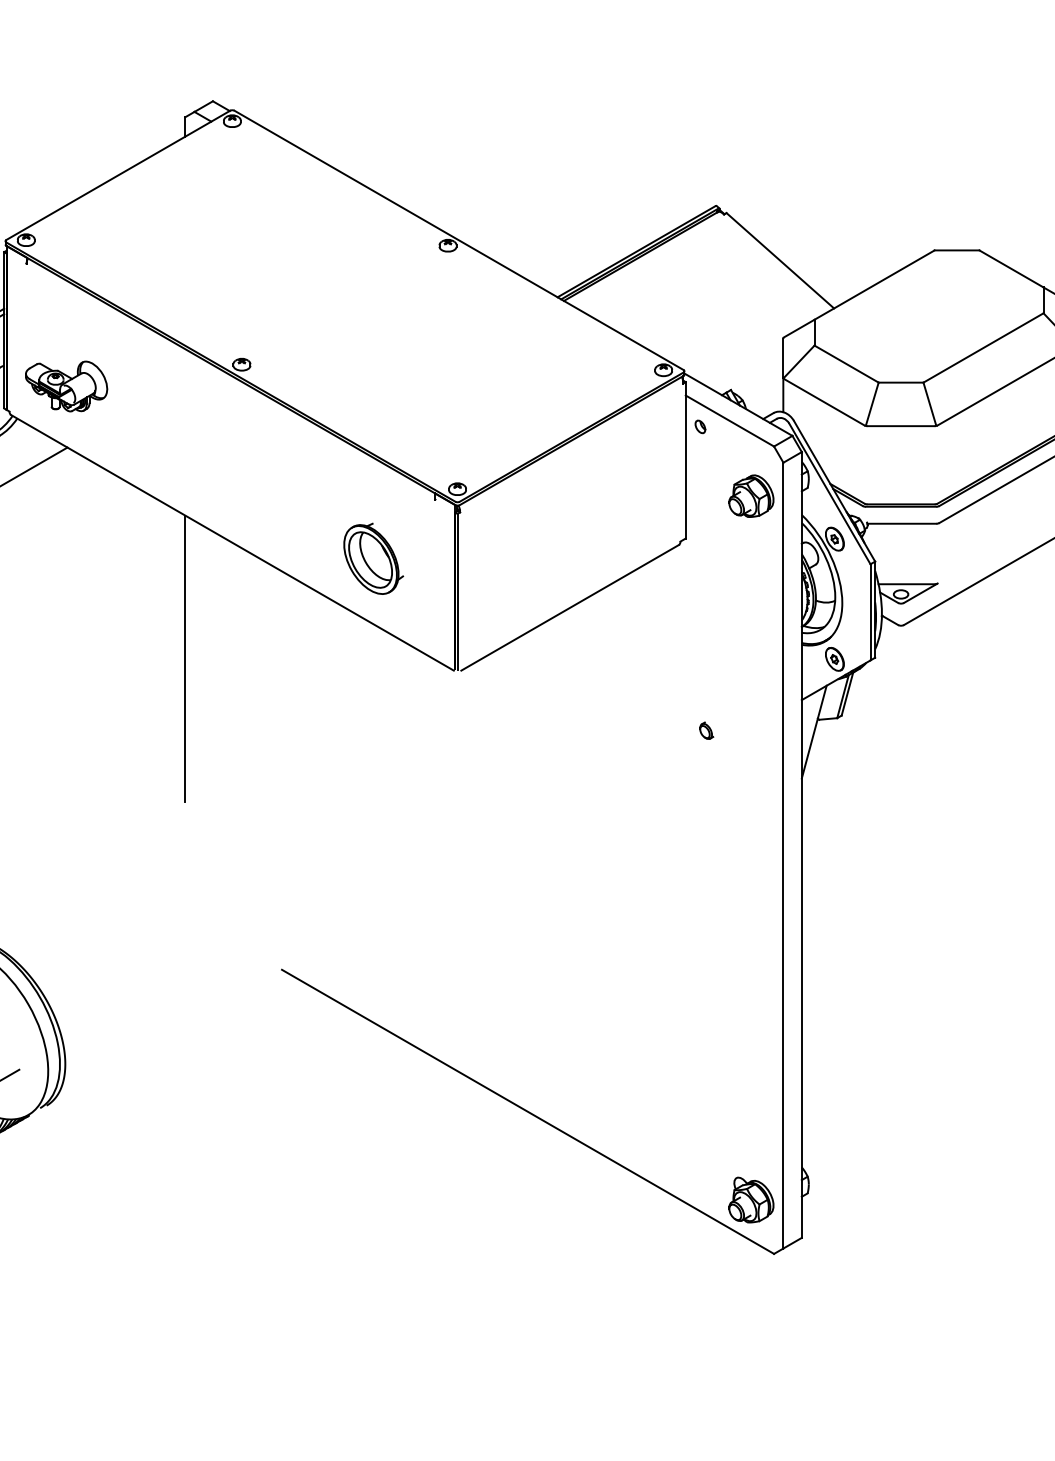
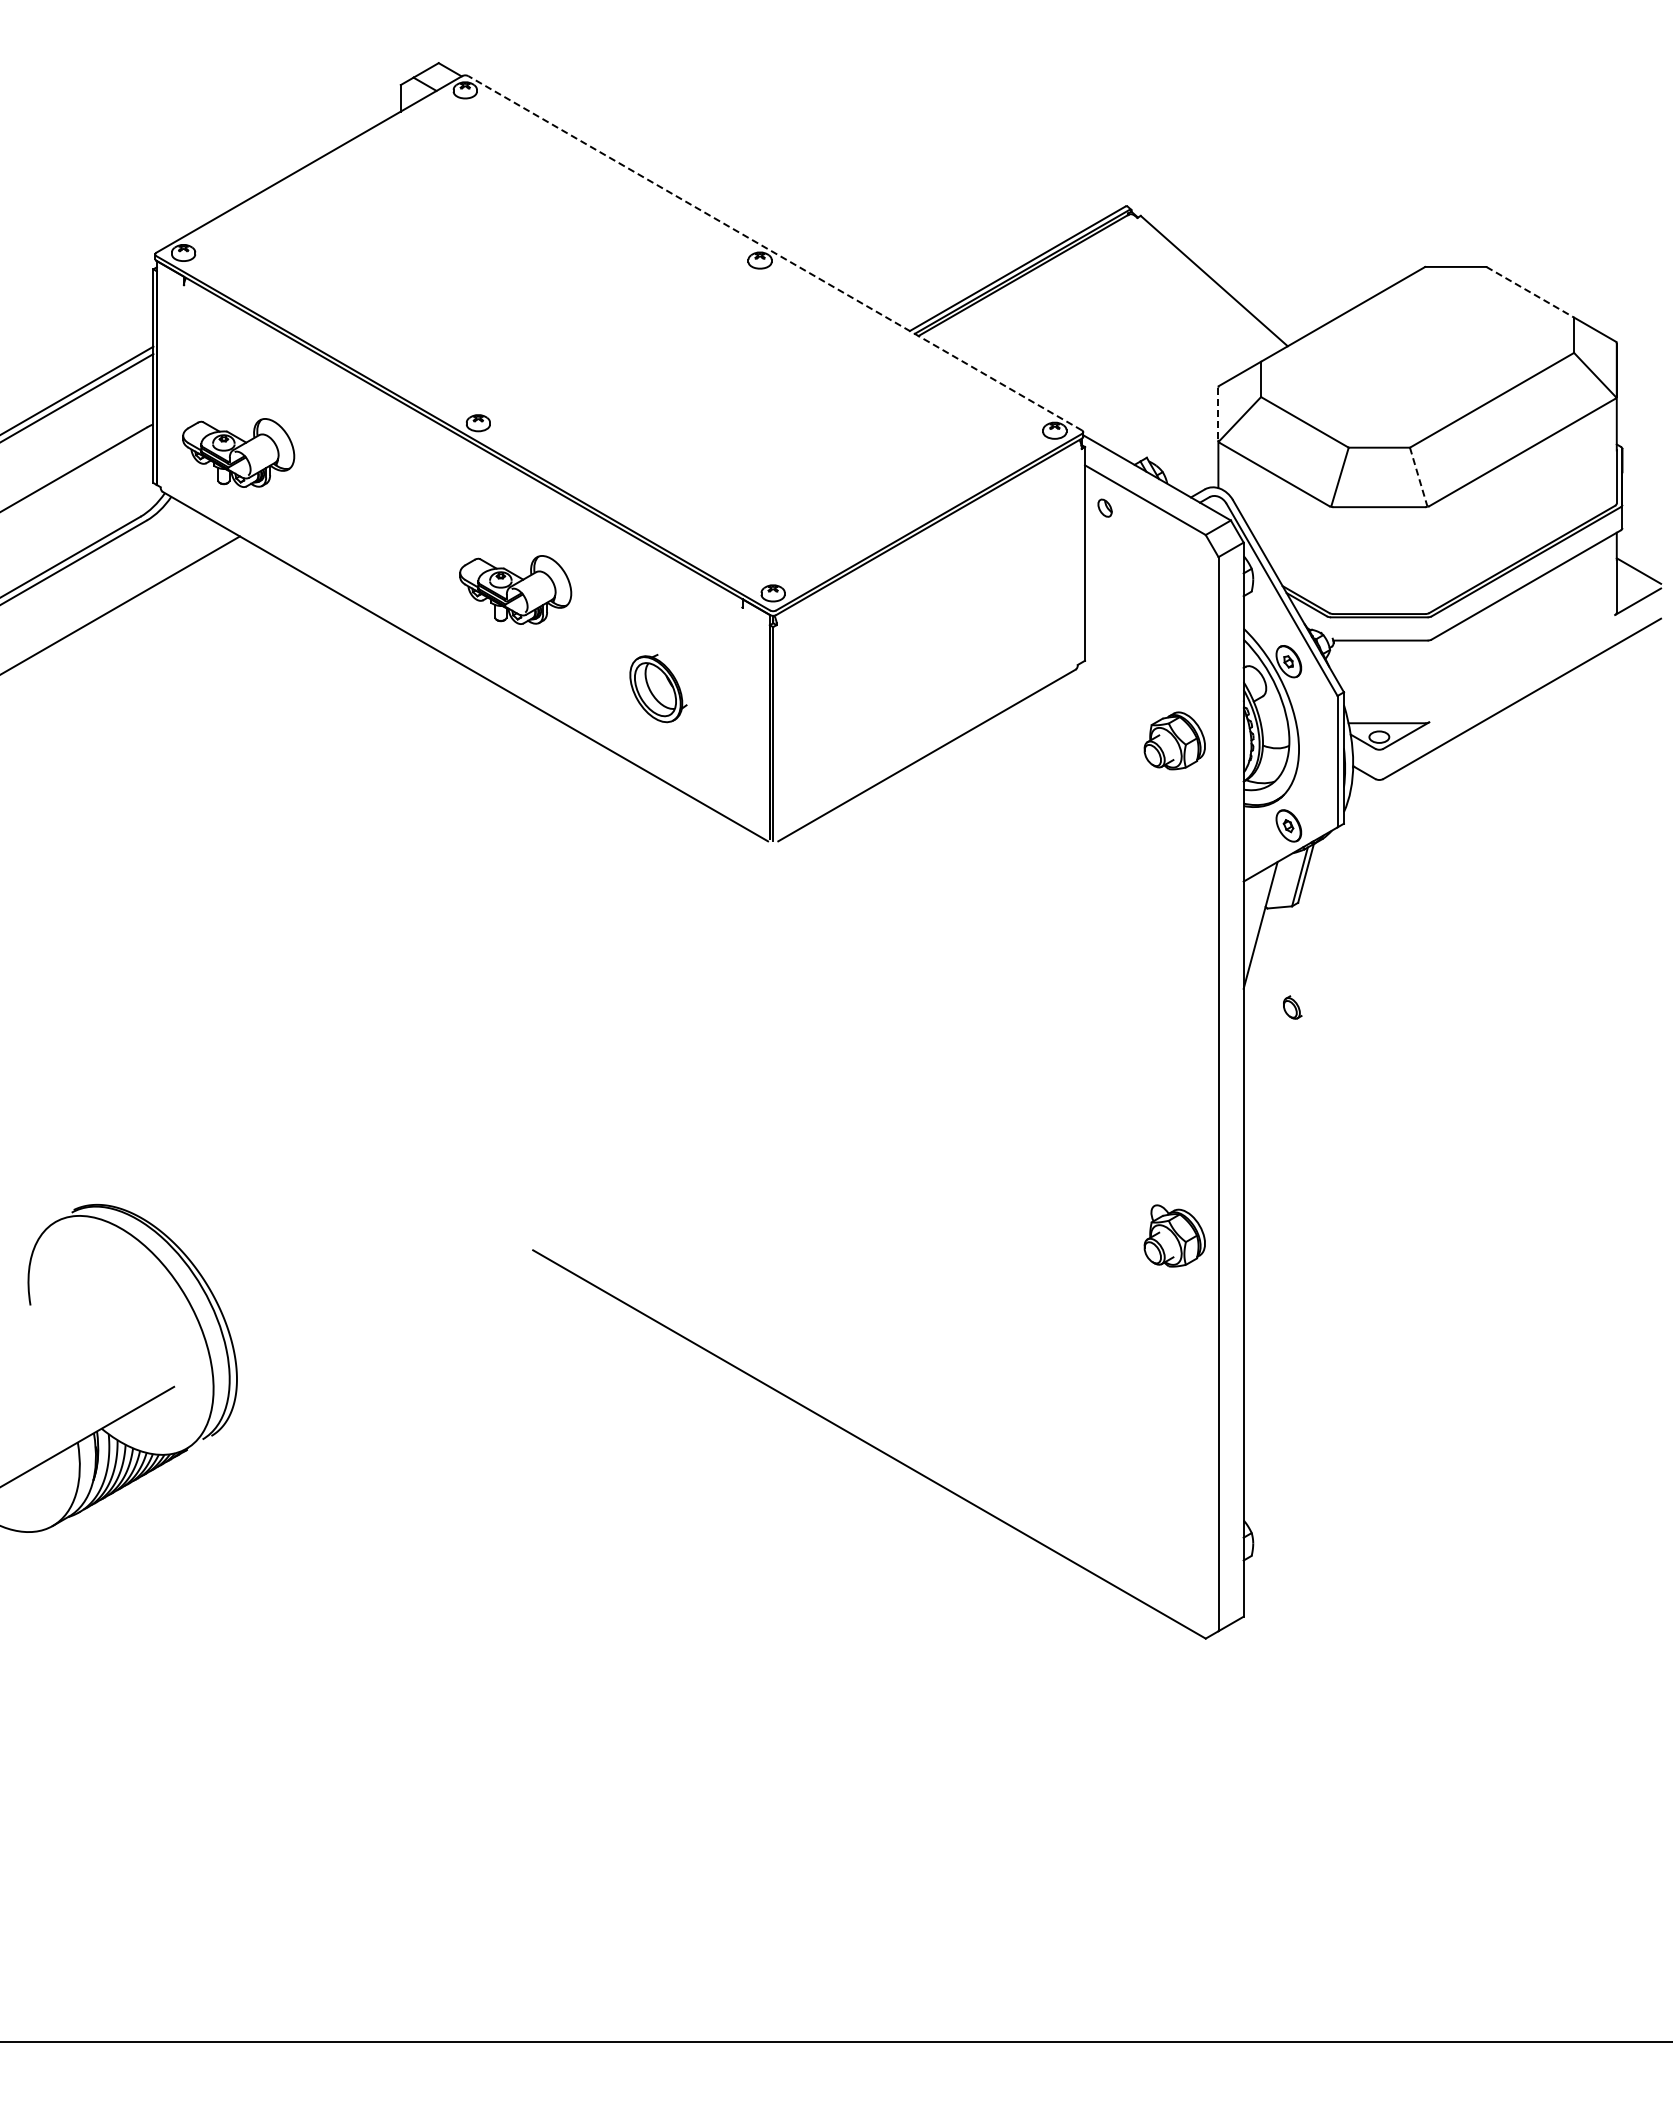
line: (458, 240) -> (774, 253), solid -> dashed
line: (1011, 269) -> (1530, 292), solid -> dashed
line: (783, 358) -> (1218, 414), solid -> dashed
line: (929, 404) -> (1418, 477), solid -> dashed
part: (269, 486) -> (515, 589), added
part: (751, 495) -> (1174, 740), moved
part: (373, 558) -> (658, 688), size x0.7
line: (184, 659) -> (400, 825), removed
part: (706, 730) -> (1292, 1007), moved
part: (751, 1199) -> (1174, 1235), moved

